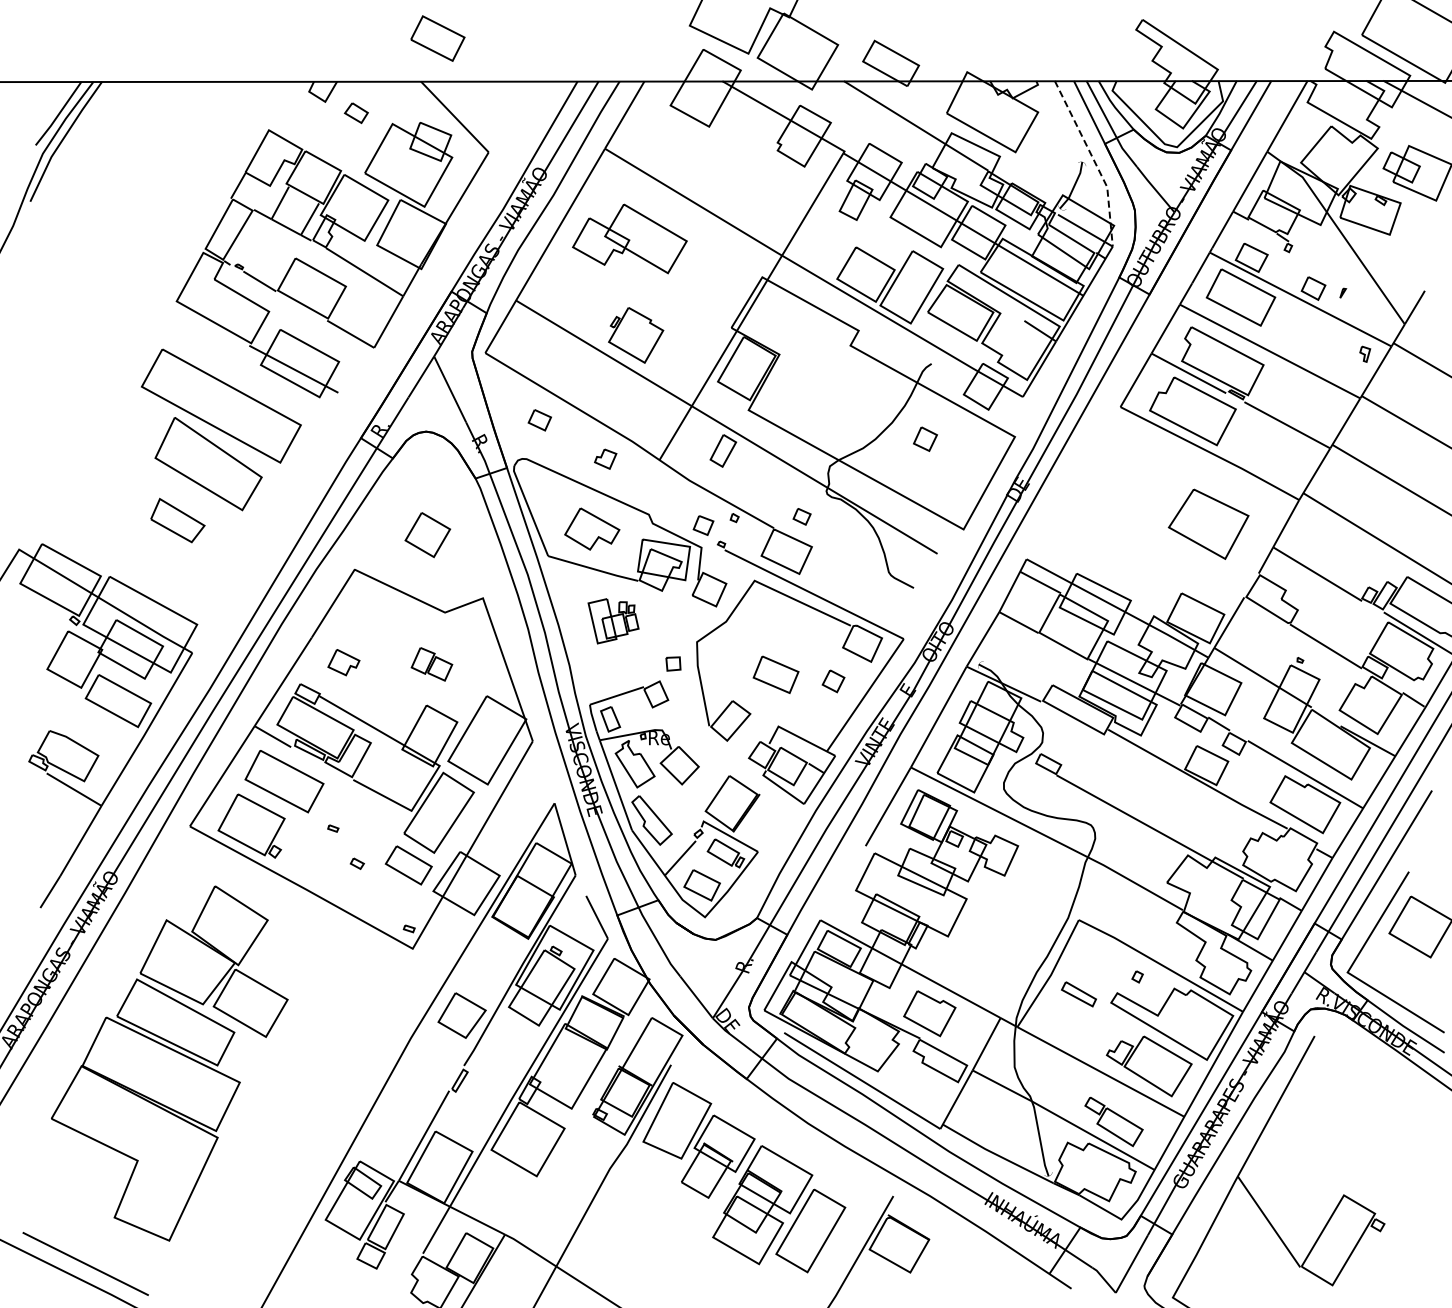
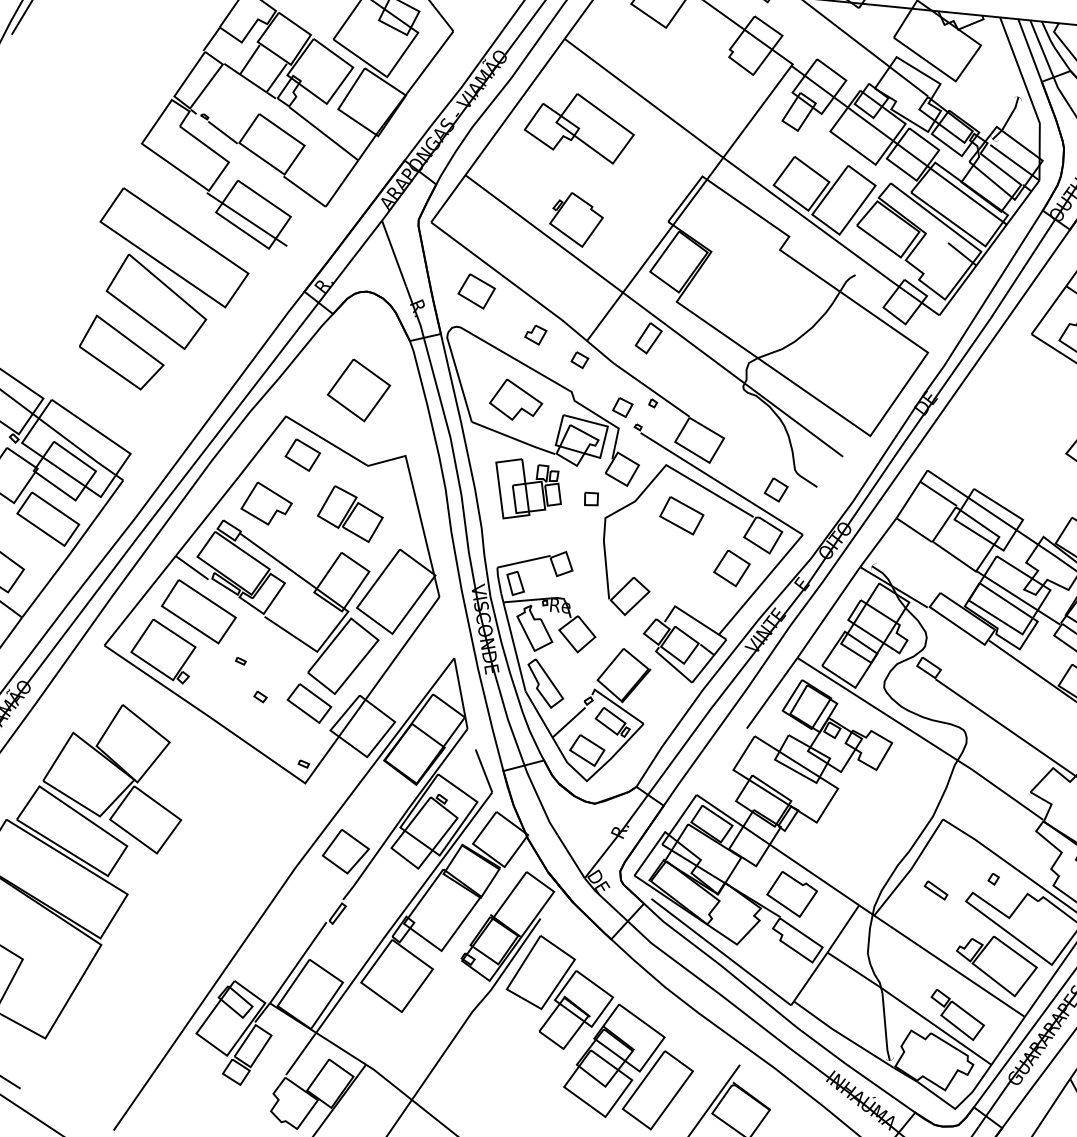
line: (1094, 161) -> (1030, 97), dashed -> solid
part: (539, 420) -> (476, 291), size x1.67
part: (925, 438) -> (776, 489), moved
part: (801, 516) -> (579, 359), moved
part: (177, 520) -> (121, 352), size x1.67
part: (427, 534) -> (358, 389), size x1.43
part: (375, 607) -> (302, 454), added
part: (613, 620) -> (527, 489), size x1.43
part: (343, 662) -> (266, 503), size x1.67
part: (673, 663) -> (591, 498), moved
part: (431, 664) -> (350, 514), size x1.67
part: (775, 674) -> (681, 515), moved
part: (833, 681) -> (731, 568), size x1.67
part: (1078, 994) -> (935, 890), size x0.71

